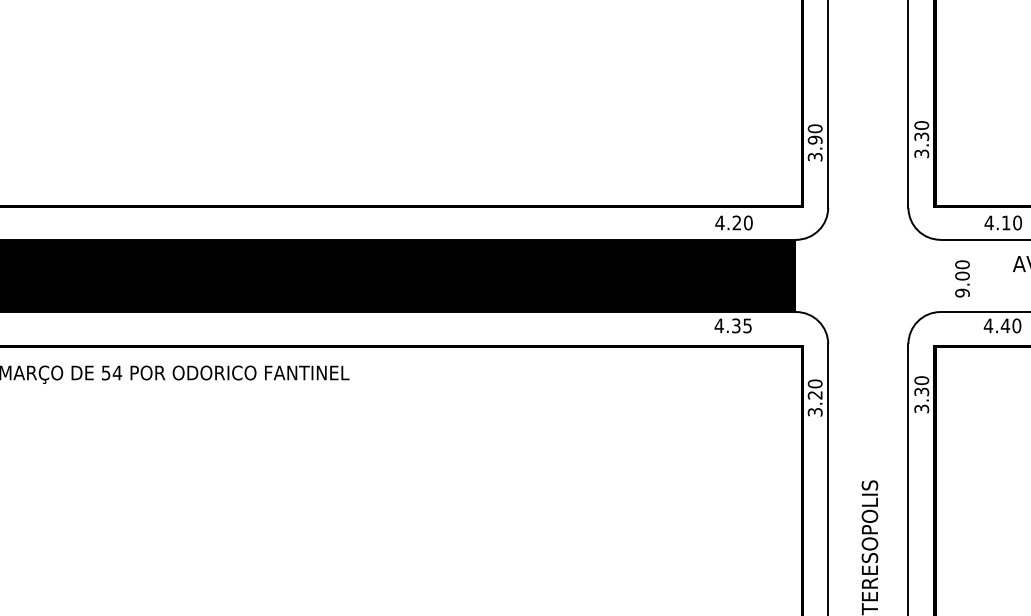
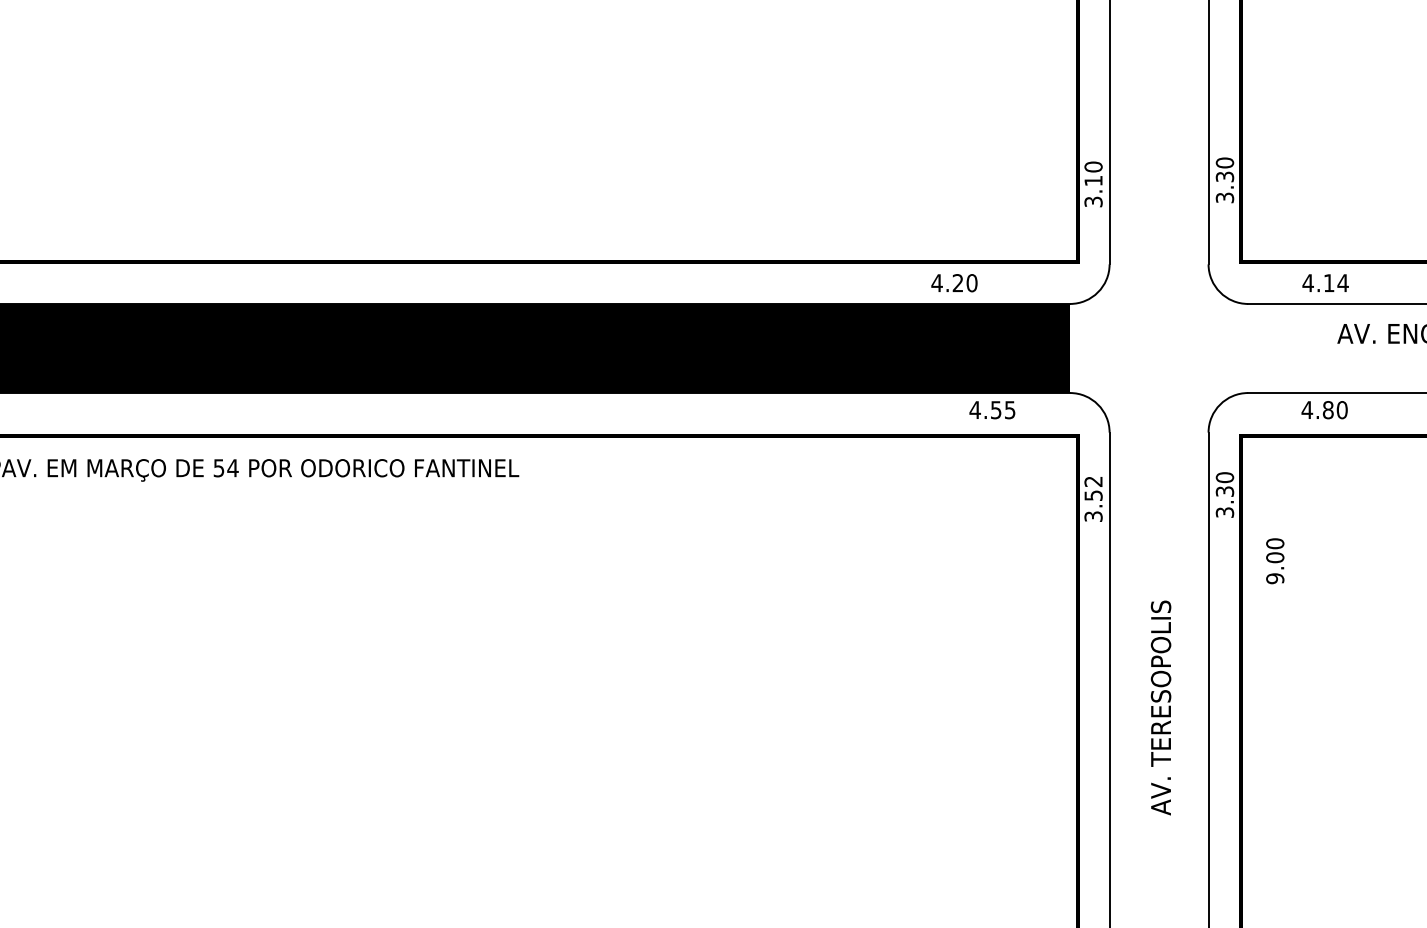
text: (815, 139) -> (1093, 180), 3.90 -> 3.10
text: (734, 223) -> (954, 283), moved
text: (1017, 223) -> (1342, 283), 4.10 -> 4.14
text: (962, 279) -> (1275, 561), moved
text: (736, 325) -> (996, 409), 4.35 -> 4.55
text: (1005, 326) -> (1328, 410), 4.40 -> 4.80
text: (815, 389) -> (1093, 488), 3.20 -> 3.52

